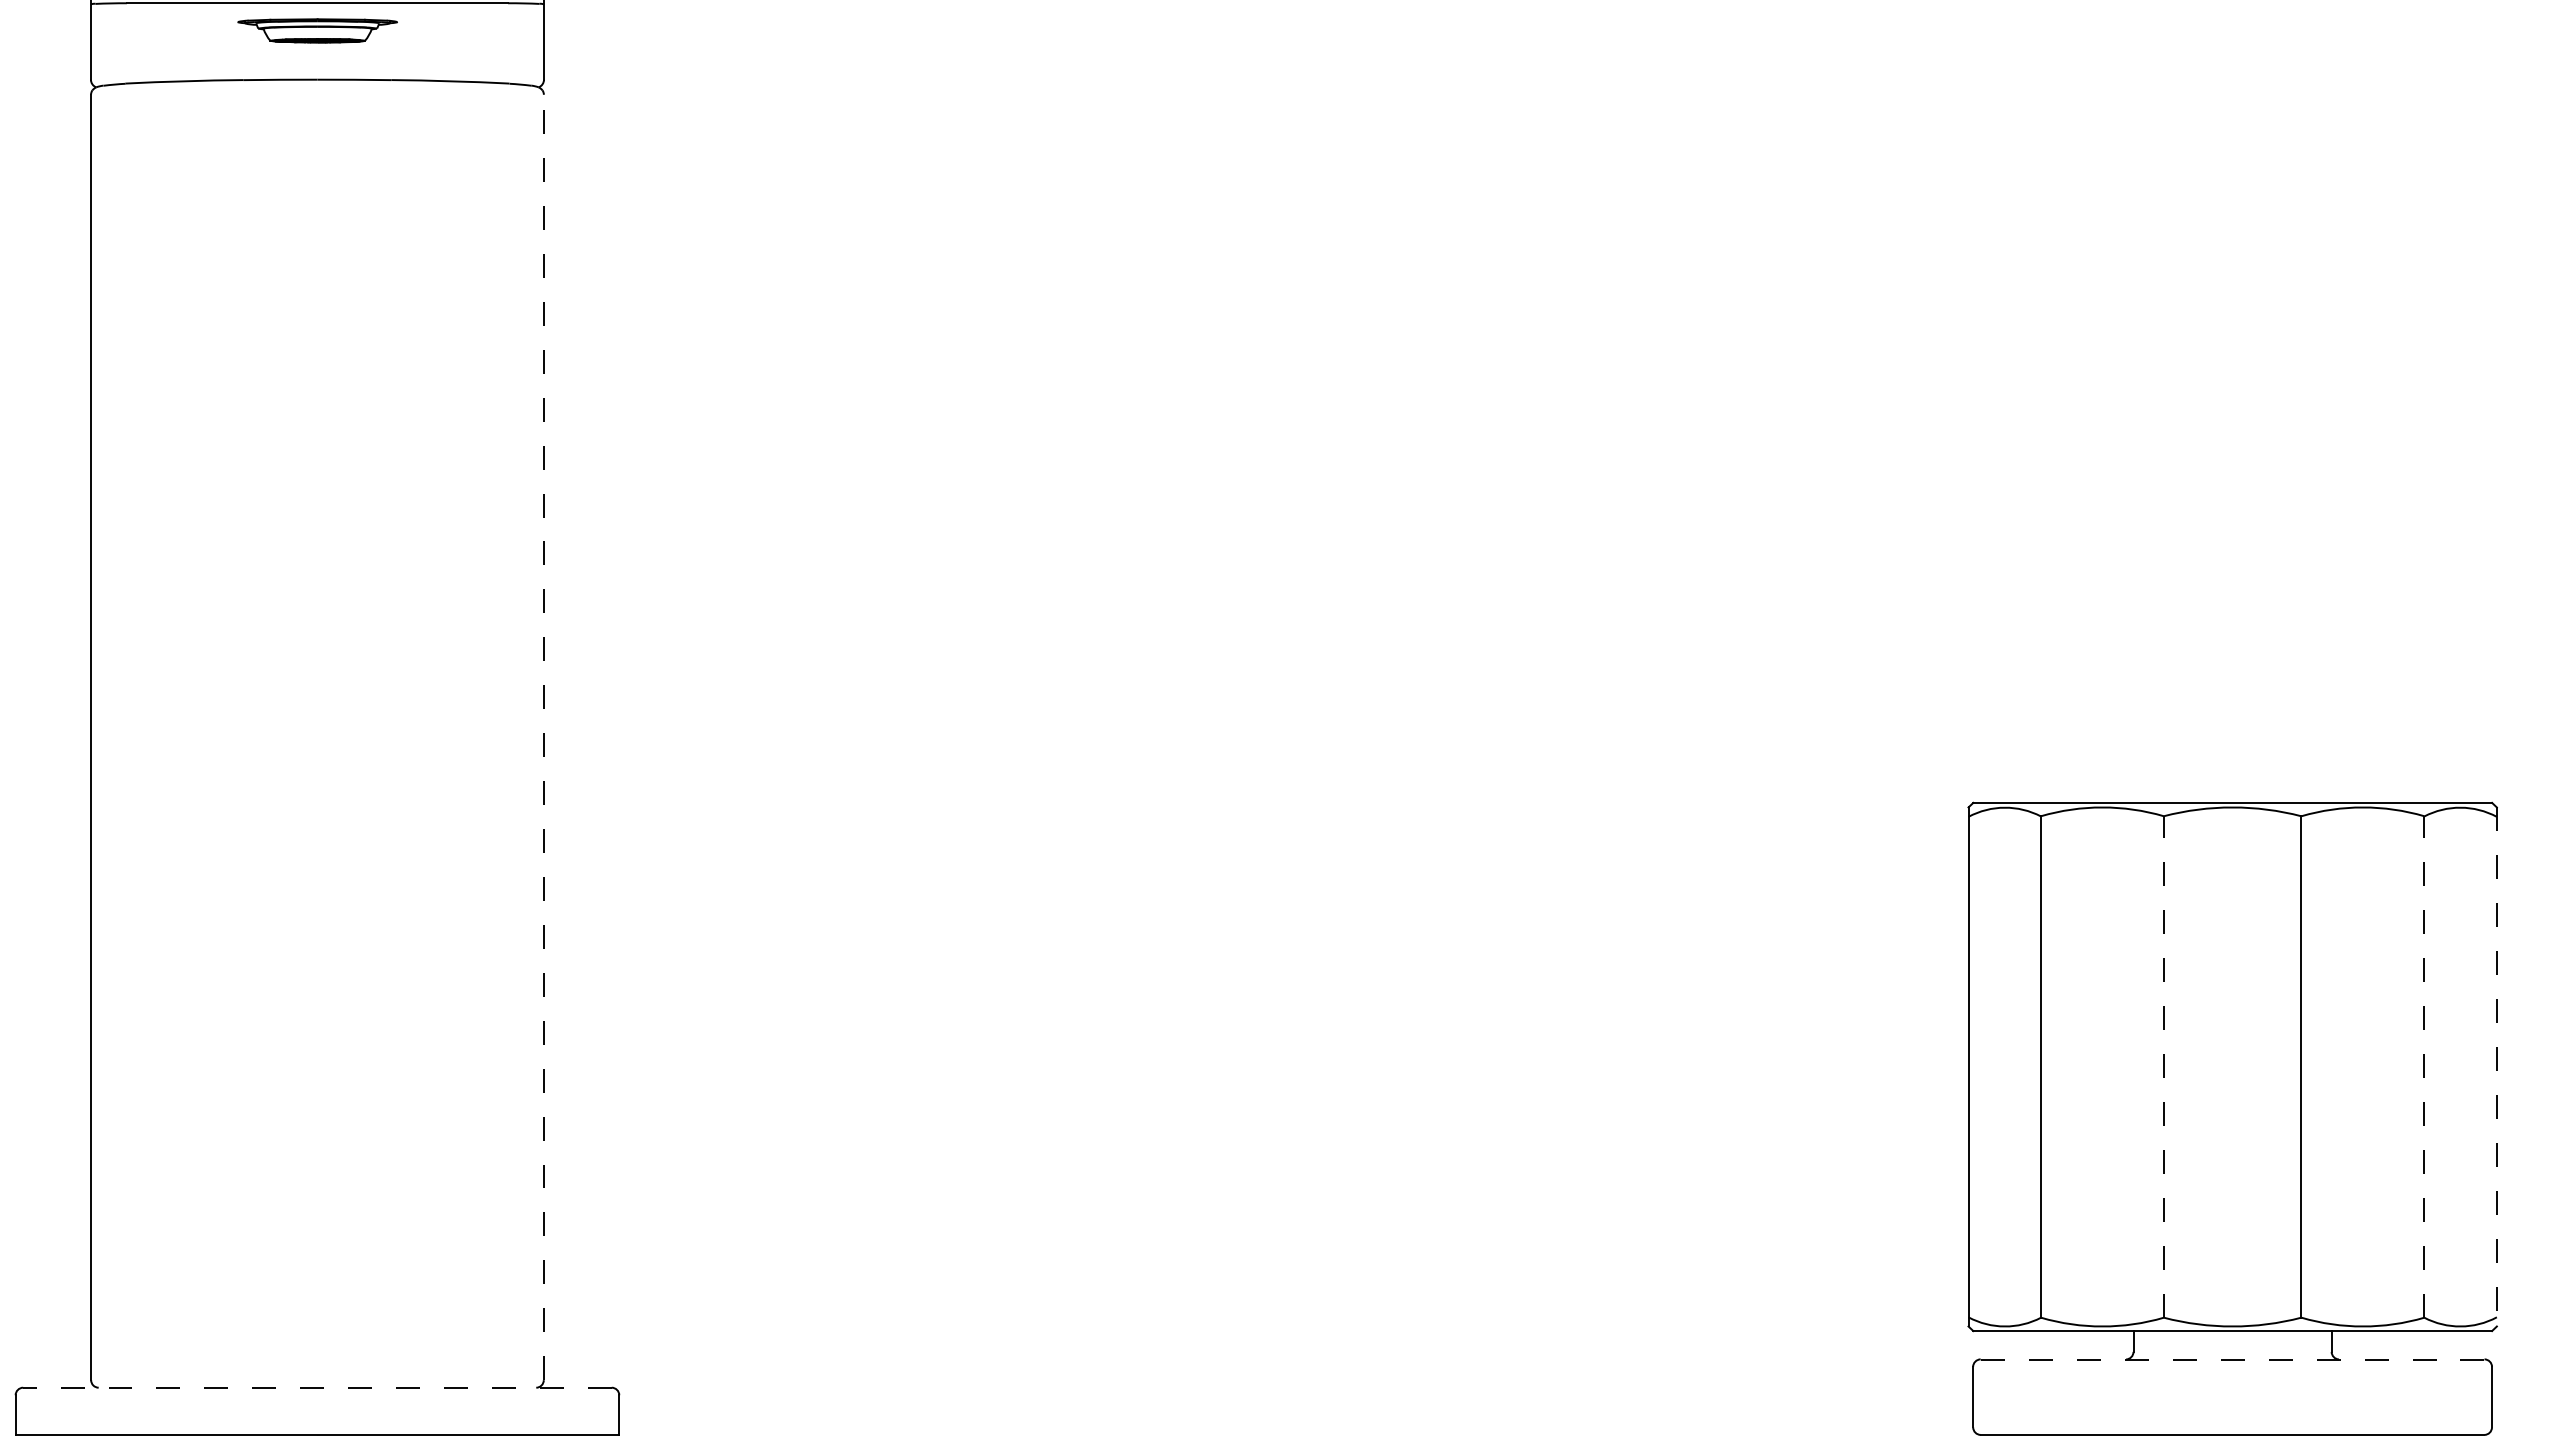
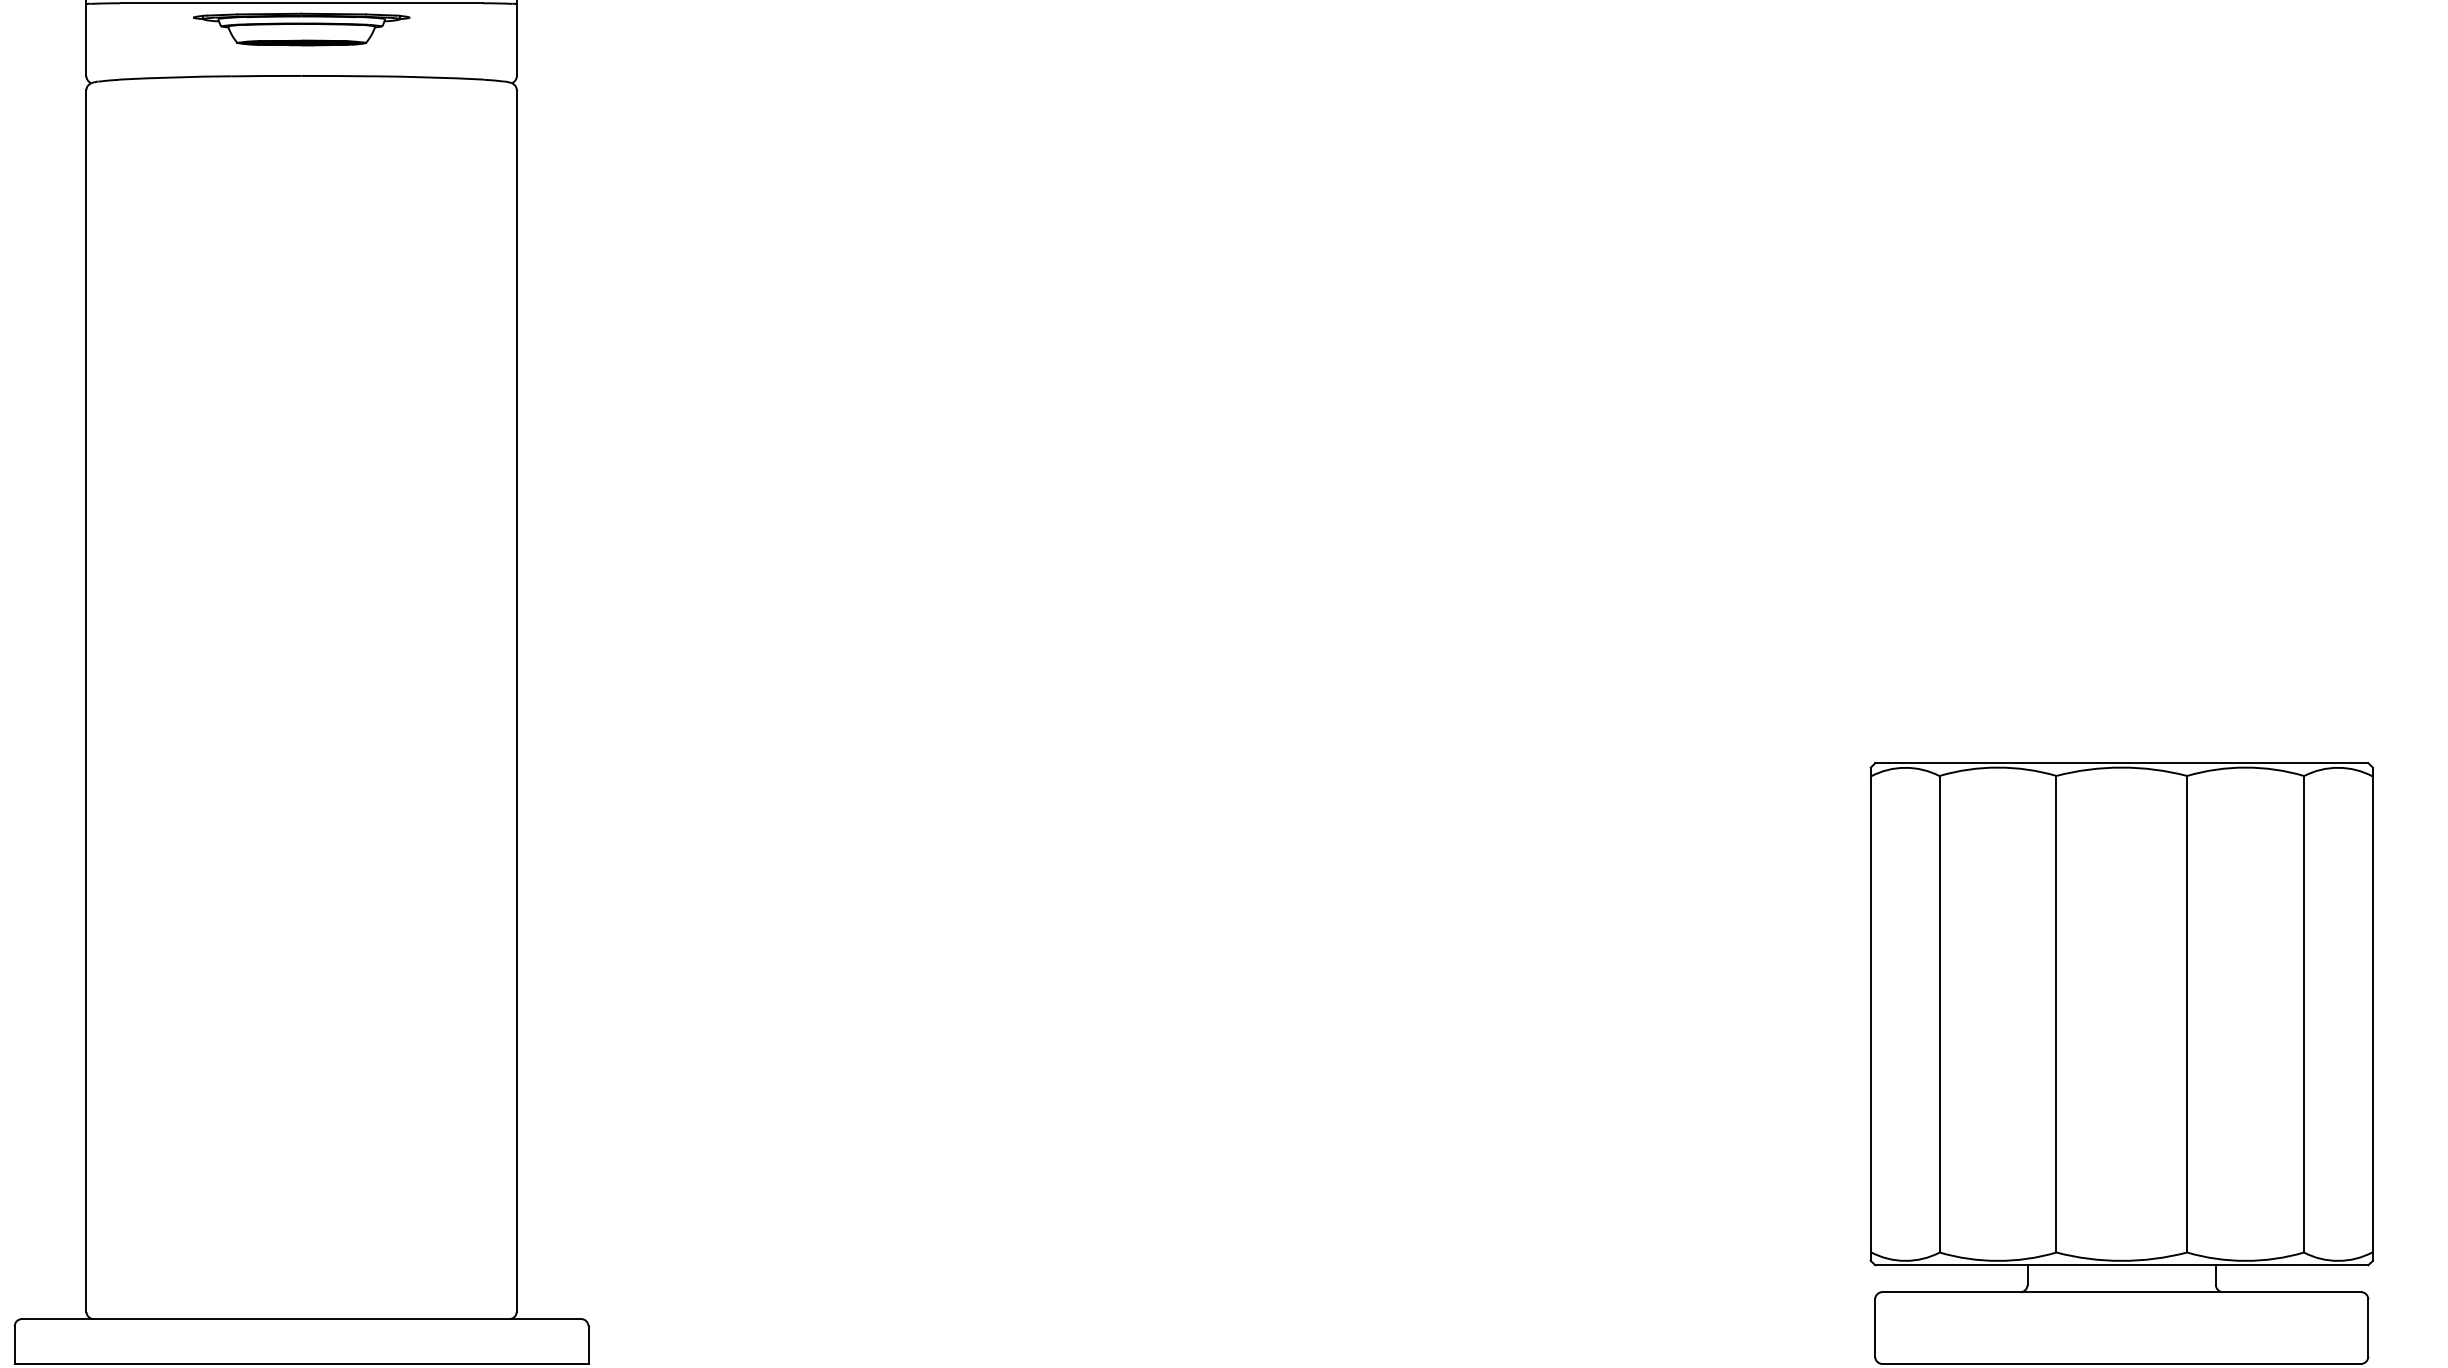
part: (317, 30) -> (301, 29), size x1.43
line: (543, 737) -> (516, 701), dashed -> solid
line: (2163, 1066) -> (2056, 1013), dashed -> solid
line: (2424, 1066) -> (2304, 1013), dashed -> solid
line: (2496, 1066) -> (2372, 1013), dashed -> solid
line: (2232, 1359) -> (2121, 1292), dashed -> solid
line: (316, 1387) -> (300, 1318), dashed -> solid

